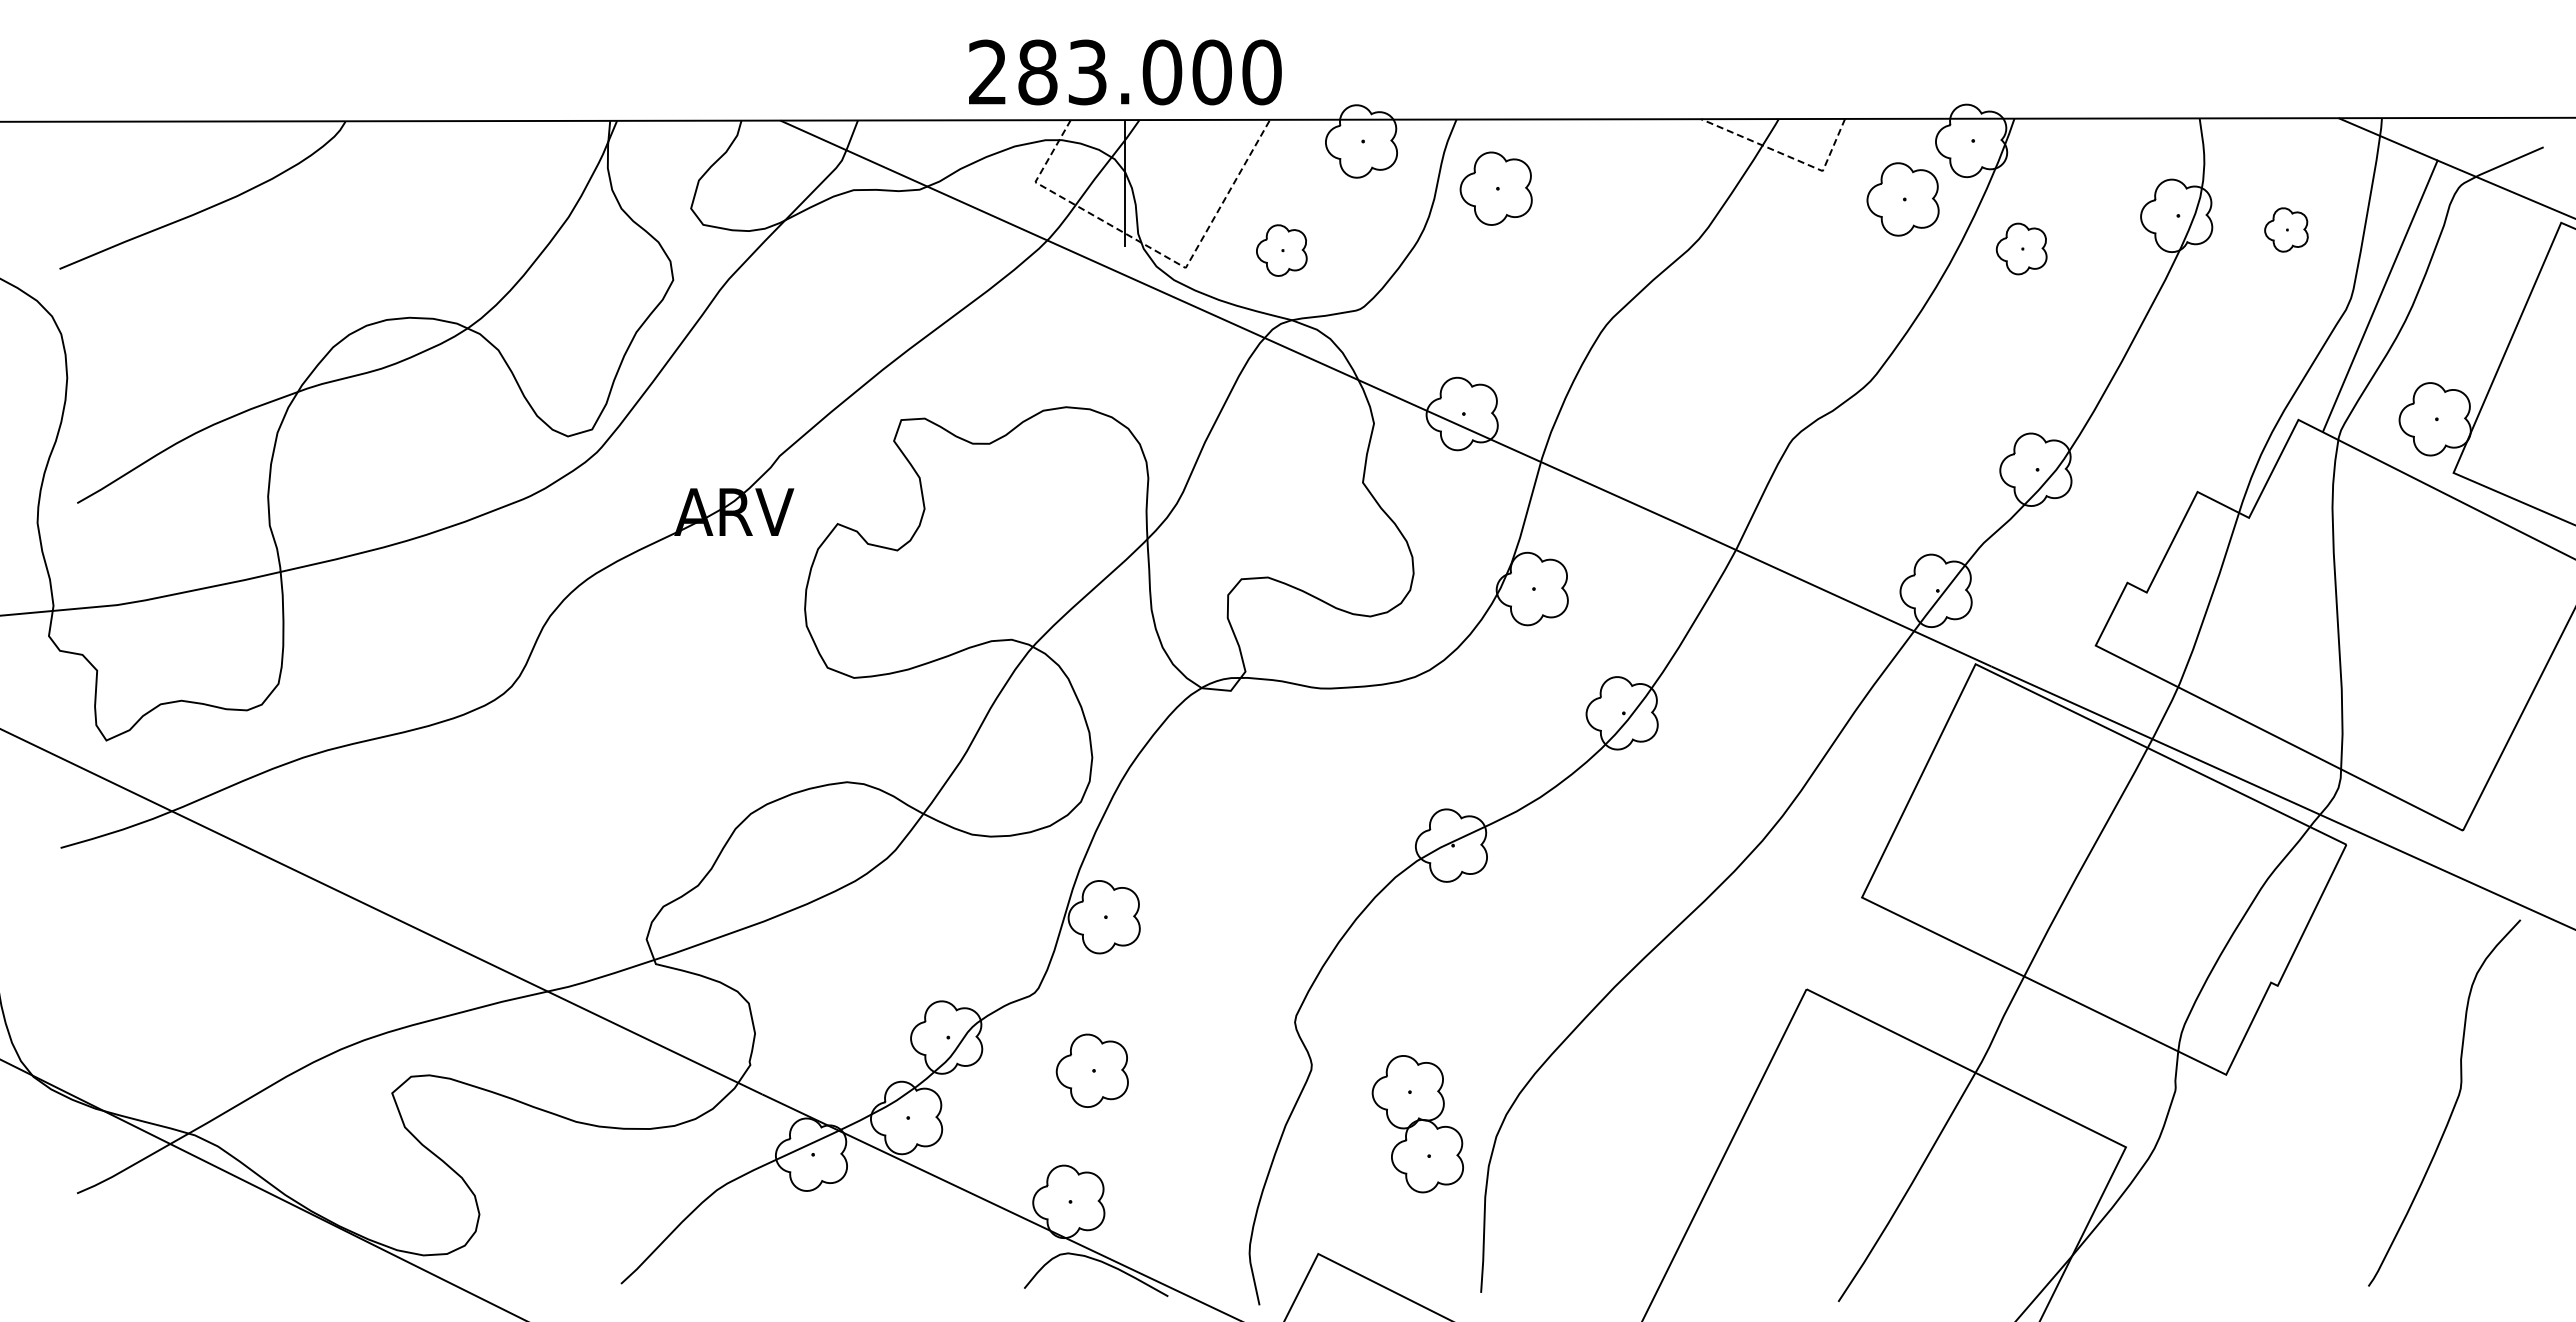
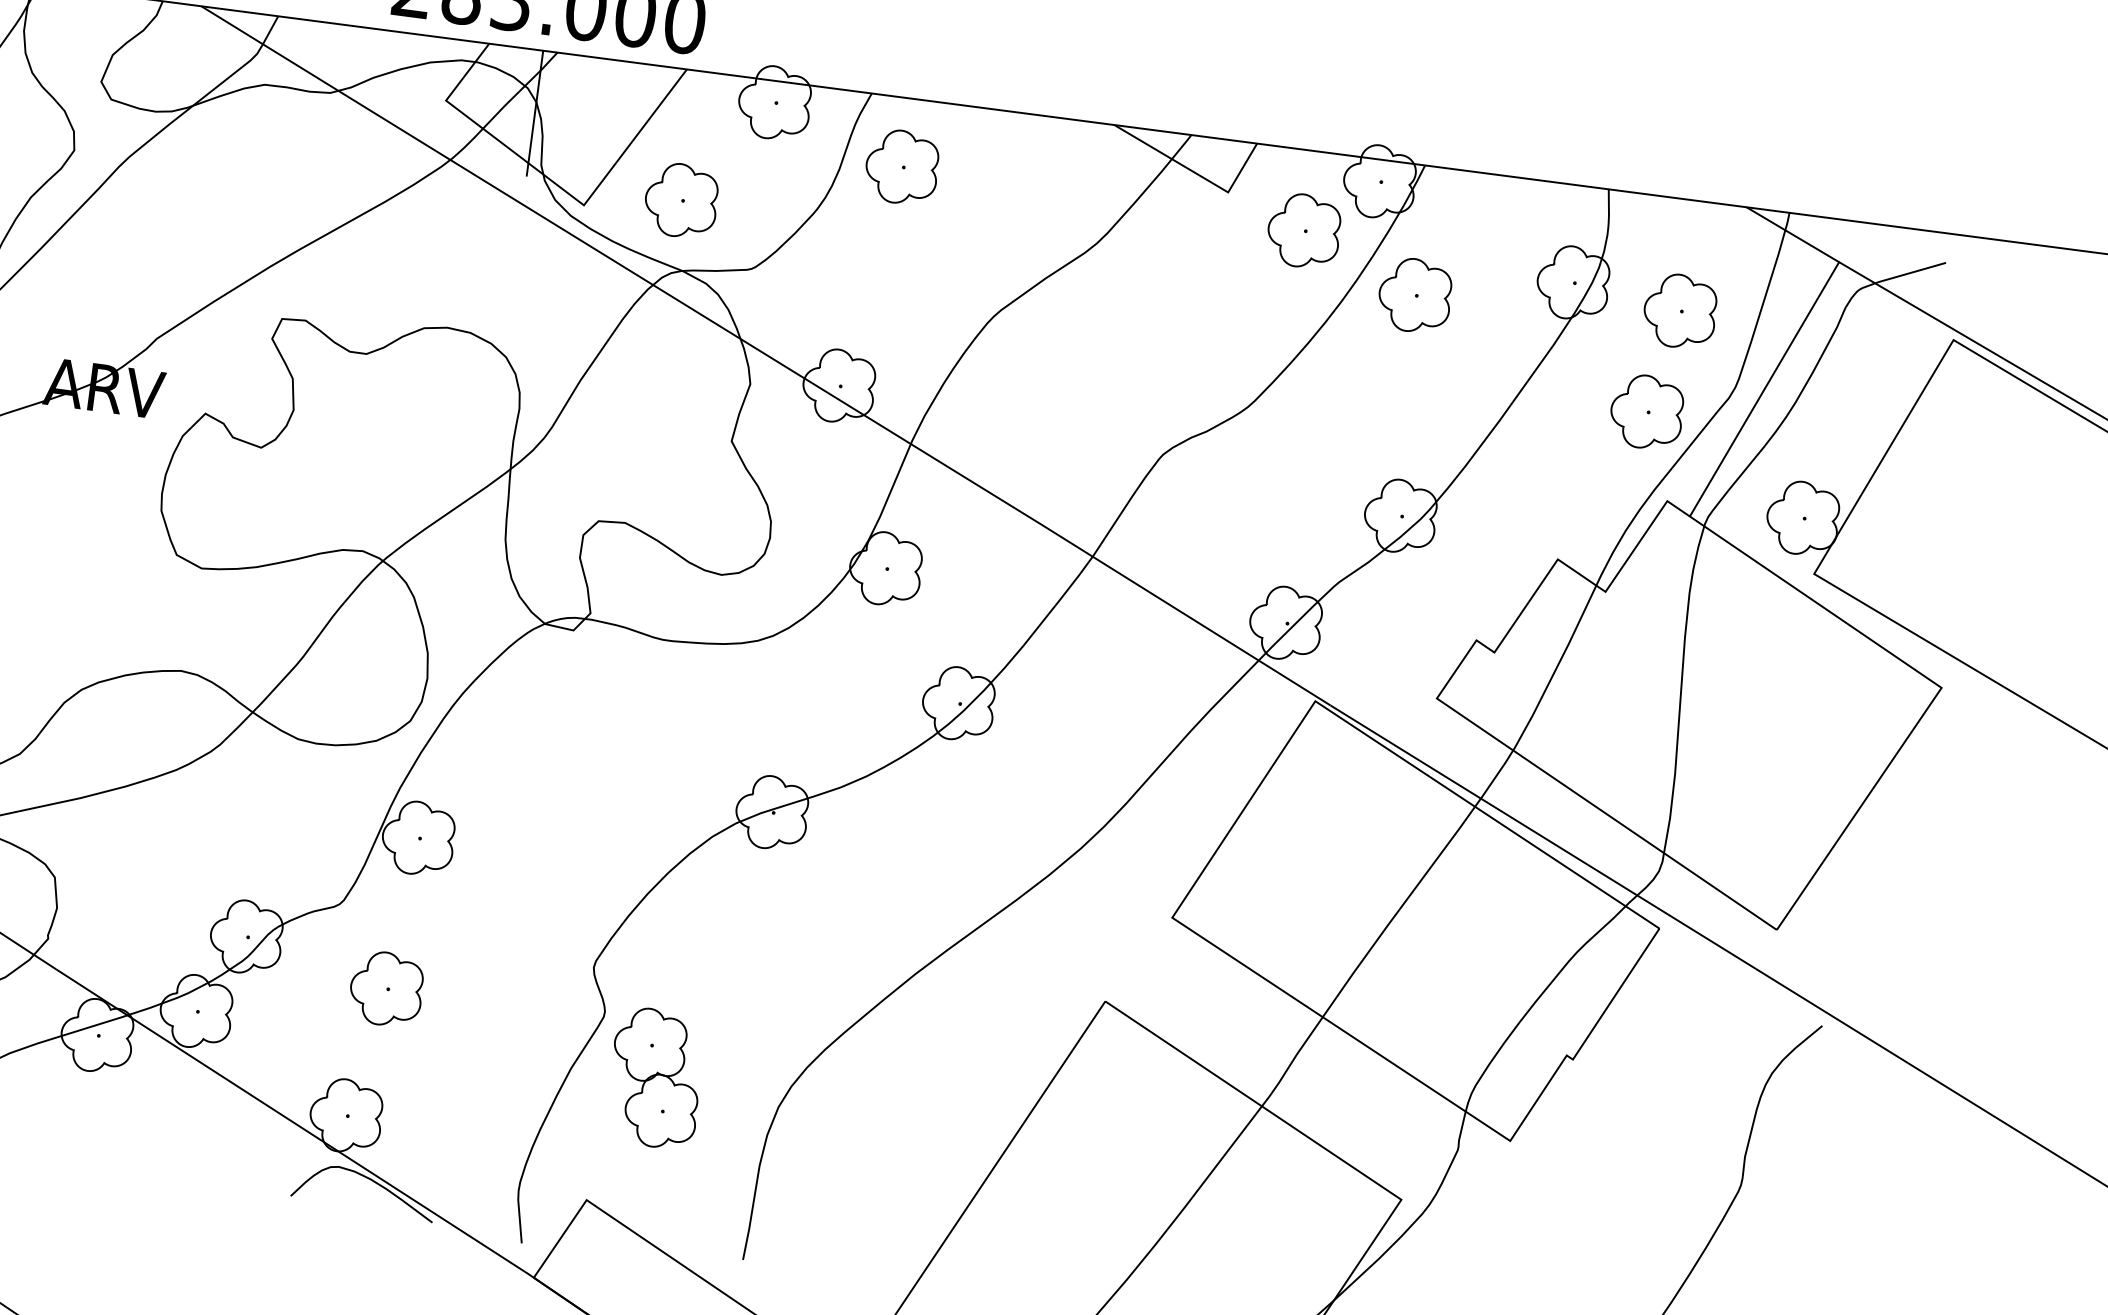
line: (1788, 156) -> (1196, 173), dashed -> solid
part: (2286, 229) -> (1680, 310), size x1.67
part: (2021, 248) -> (1415, 295), size x1.43
line: (1153, 249) -> (554, 182), dashed -> solid
part: (1281, 250) -> (681, 200), size x1.43
part: (2266, 334) -> (1646, 412), added
part: (1417, 1124) -> (655, 1078), moved

